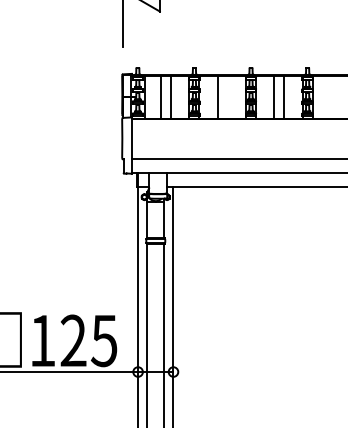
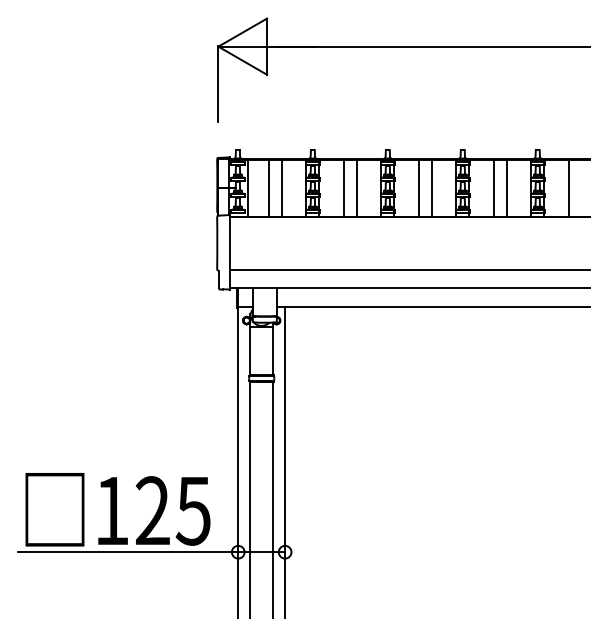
line: (227, 97) -> (356, 188), added
line: (330, 97) -> (493, 188), added
line: (340, 97) -> (506, 188), added

